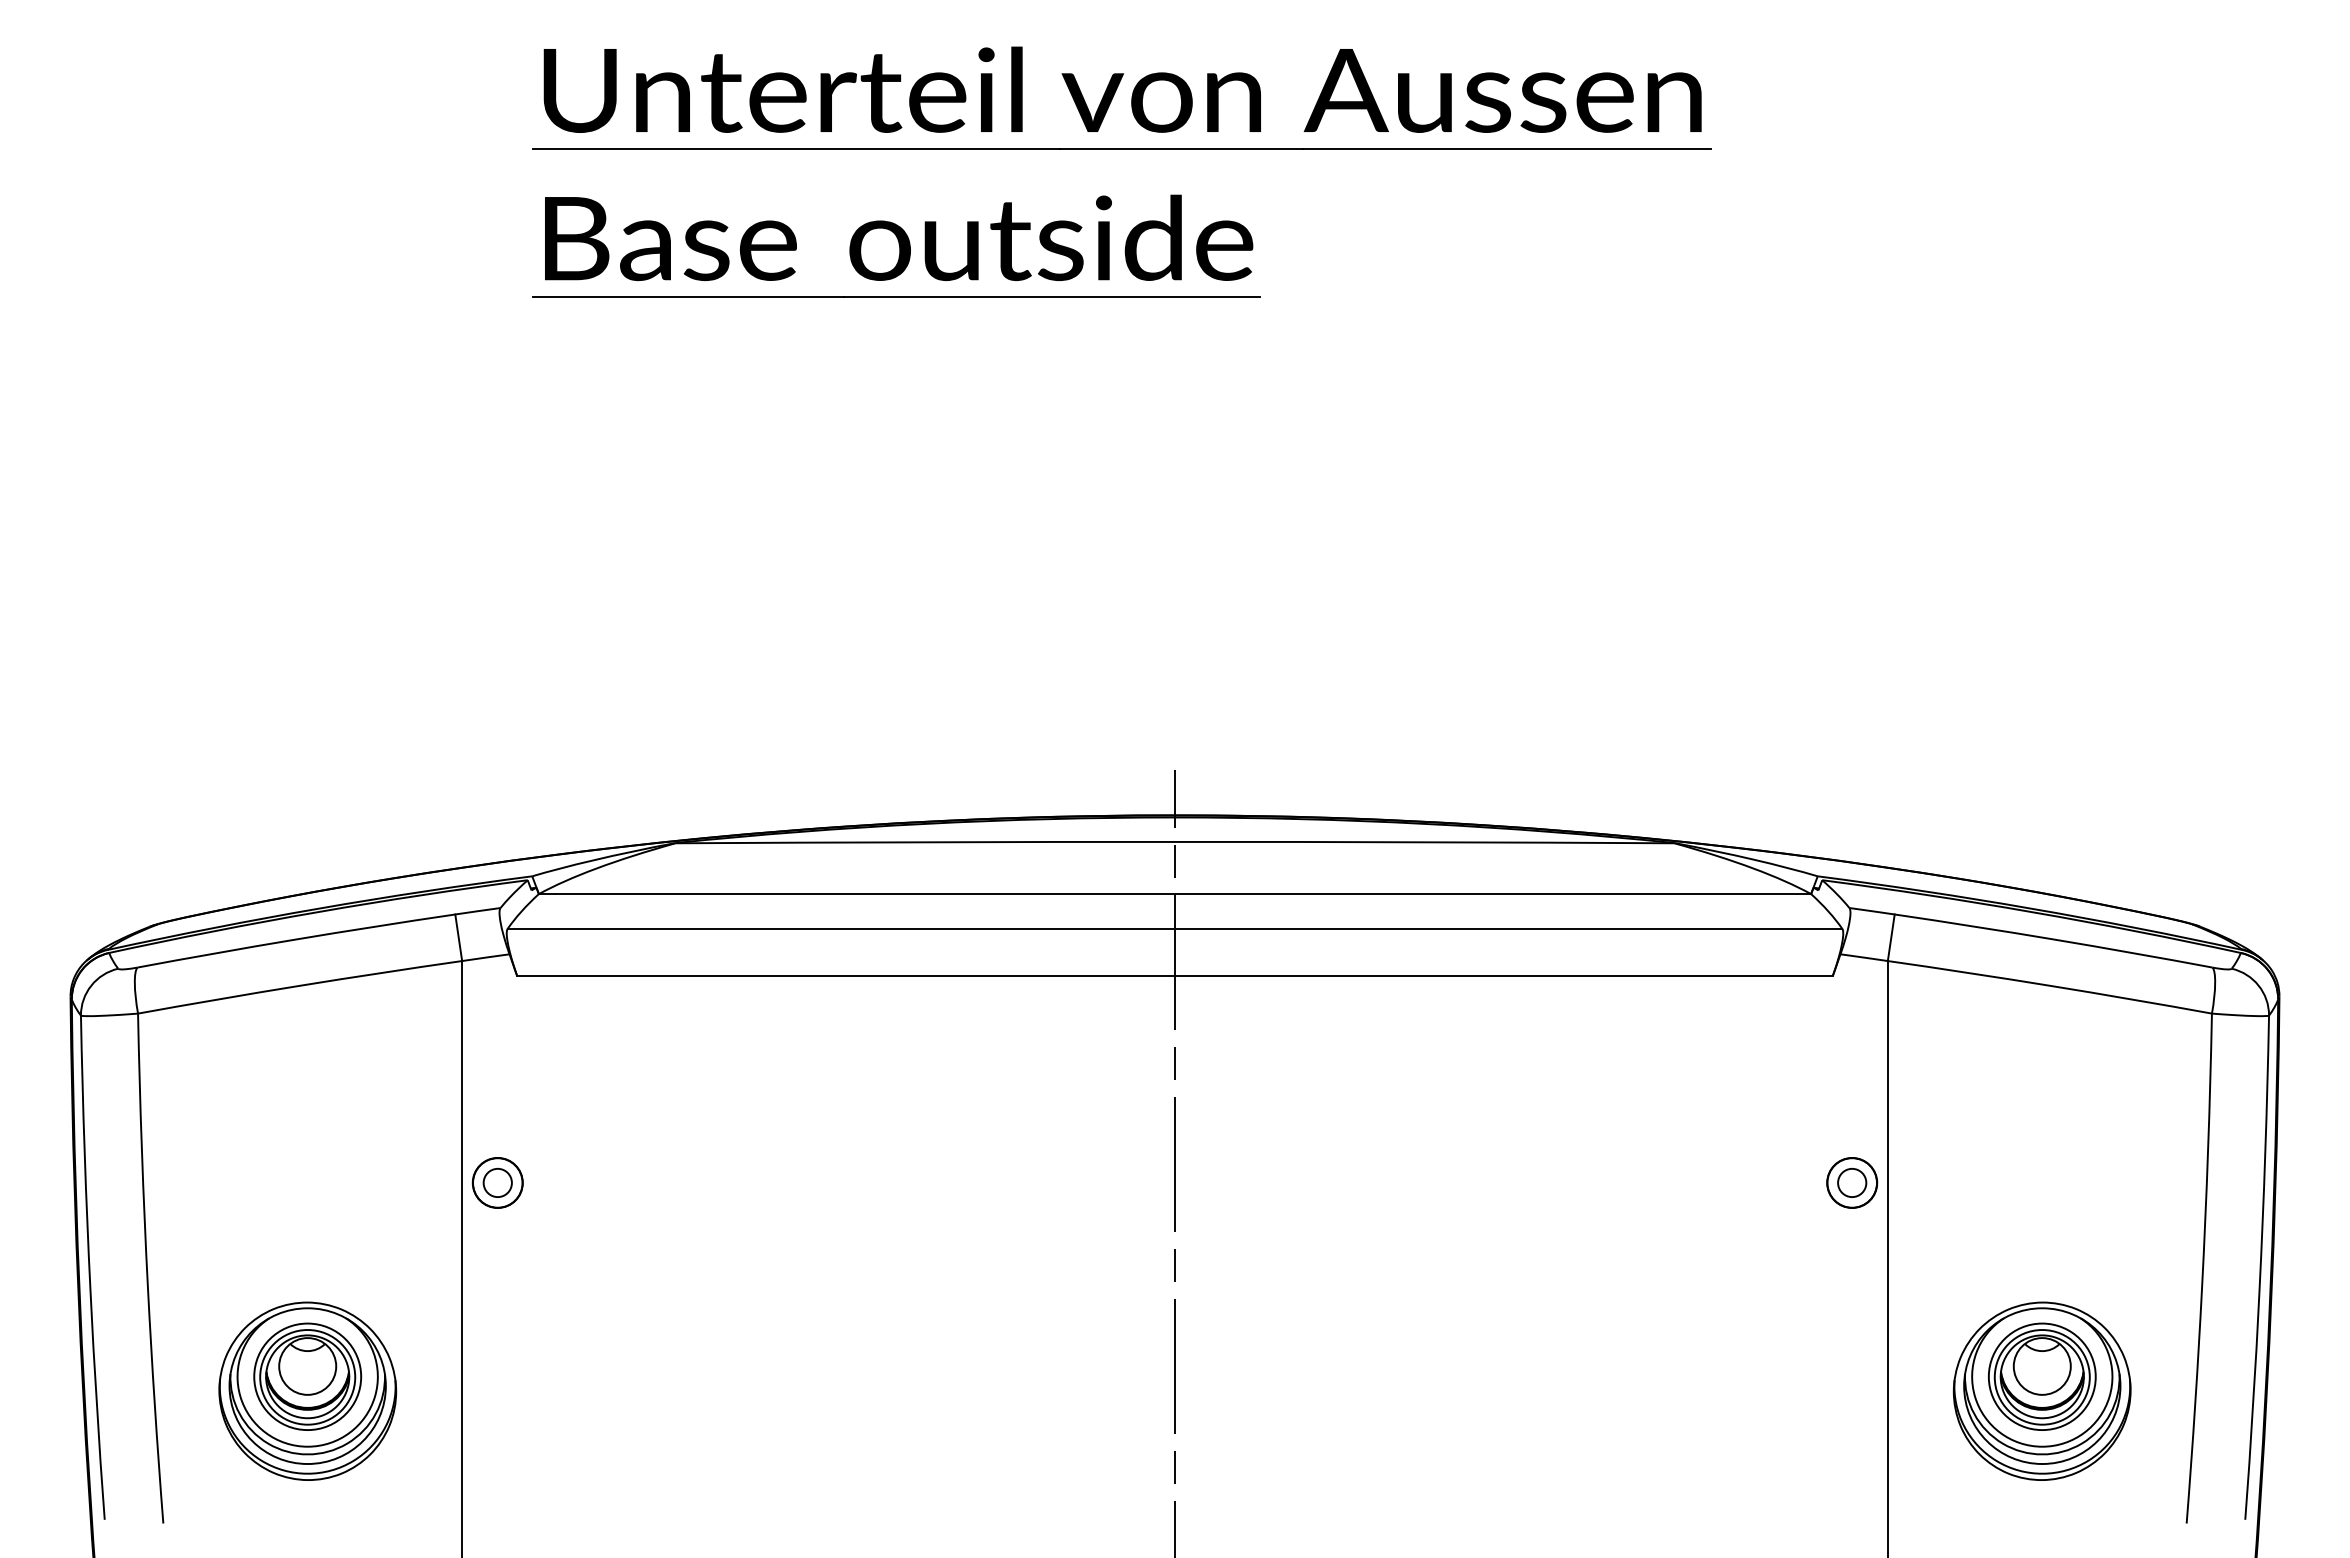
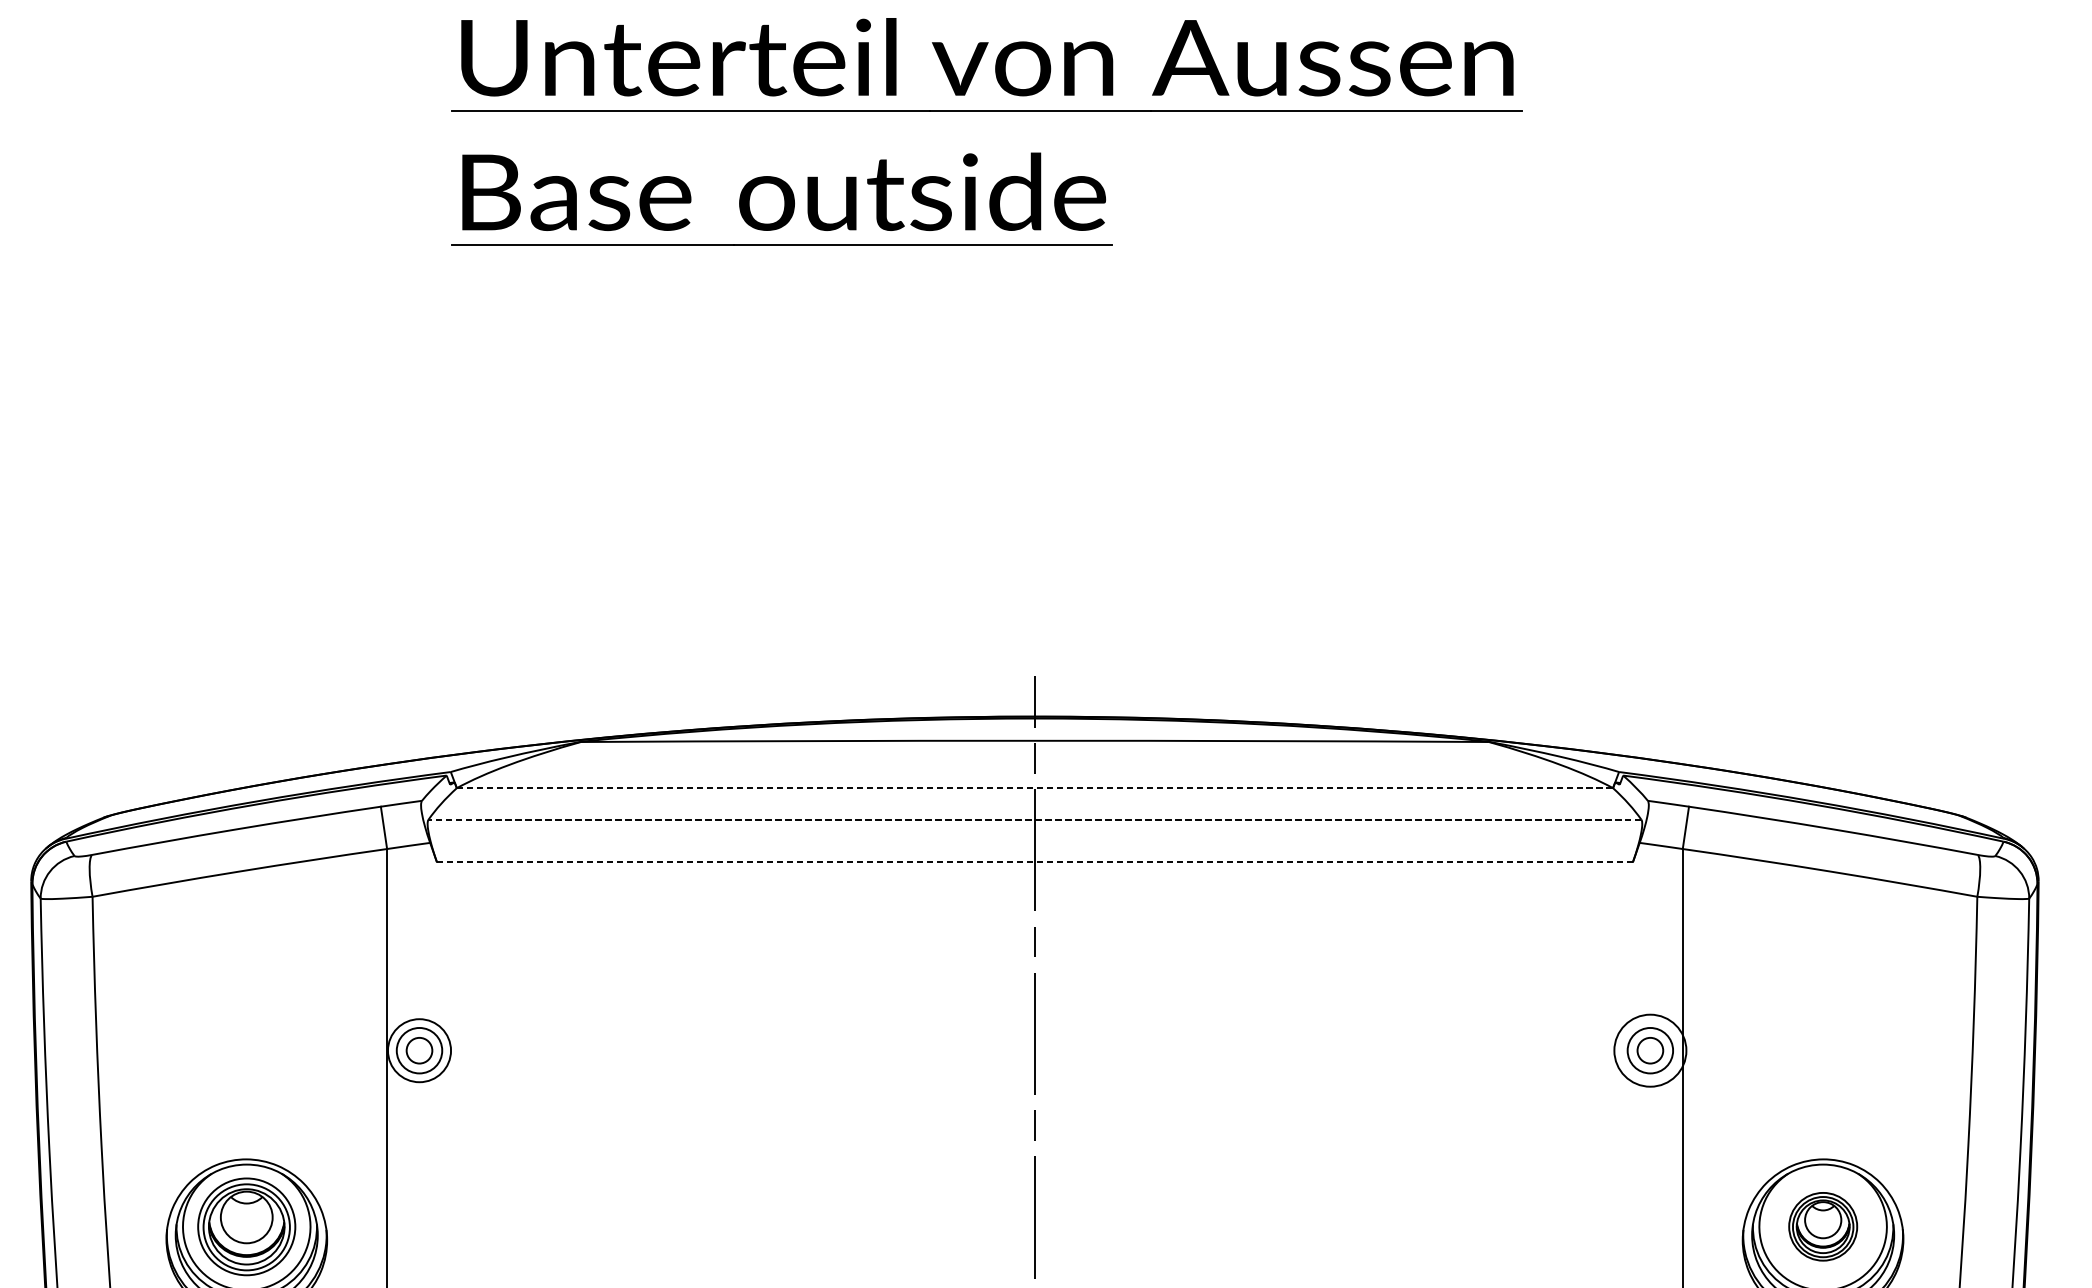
line: (1175, 894) -> (1035, 788), solid -> dashed
line: (1174, 928) -> (1034, 819), solid -> dashed
line: (1175, 975) -> (1035, 862), solid -> dashed
circle: (497, 1182) -> (419, 1050), size x1.4
circle: (1851, 1182) -> (1649, 1050), size x1.6
part: (2042, 1376) -> (1823, 1226), size x0.7

